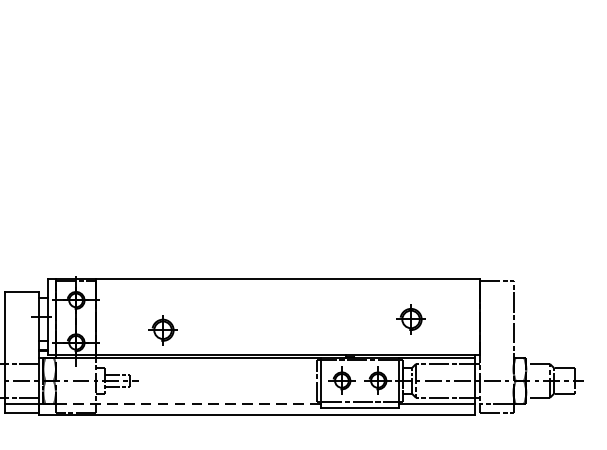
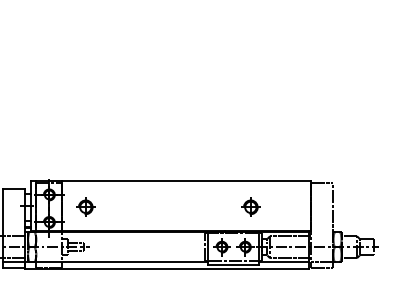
part: (410, 318) -> (250, 206), moved
part: (162, 328) -> (85, 206), moved
line: (181, 404) -> (117, 262), dashed -> solid

